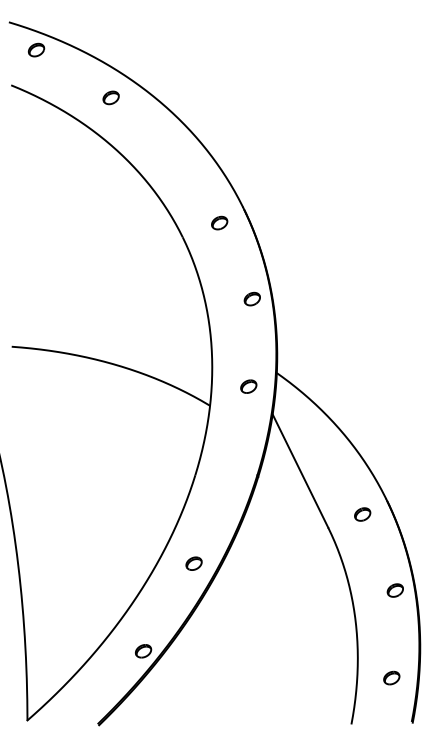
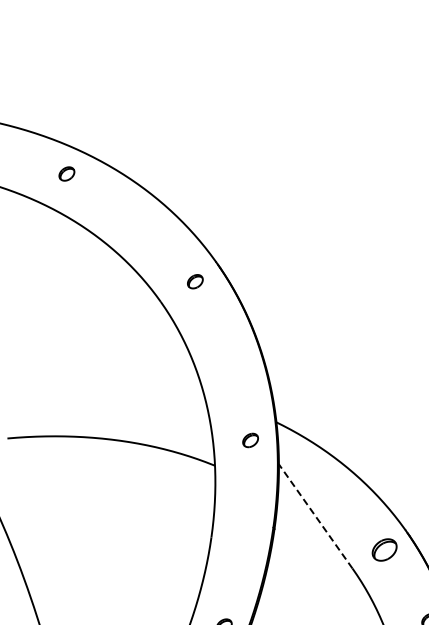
part: (251, 298) -> (239, 351), removed
line: (300, 470) -> (315, 515), solid -> dashed
part: (362, 514) -> (384, 549), size x1.6

